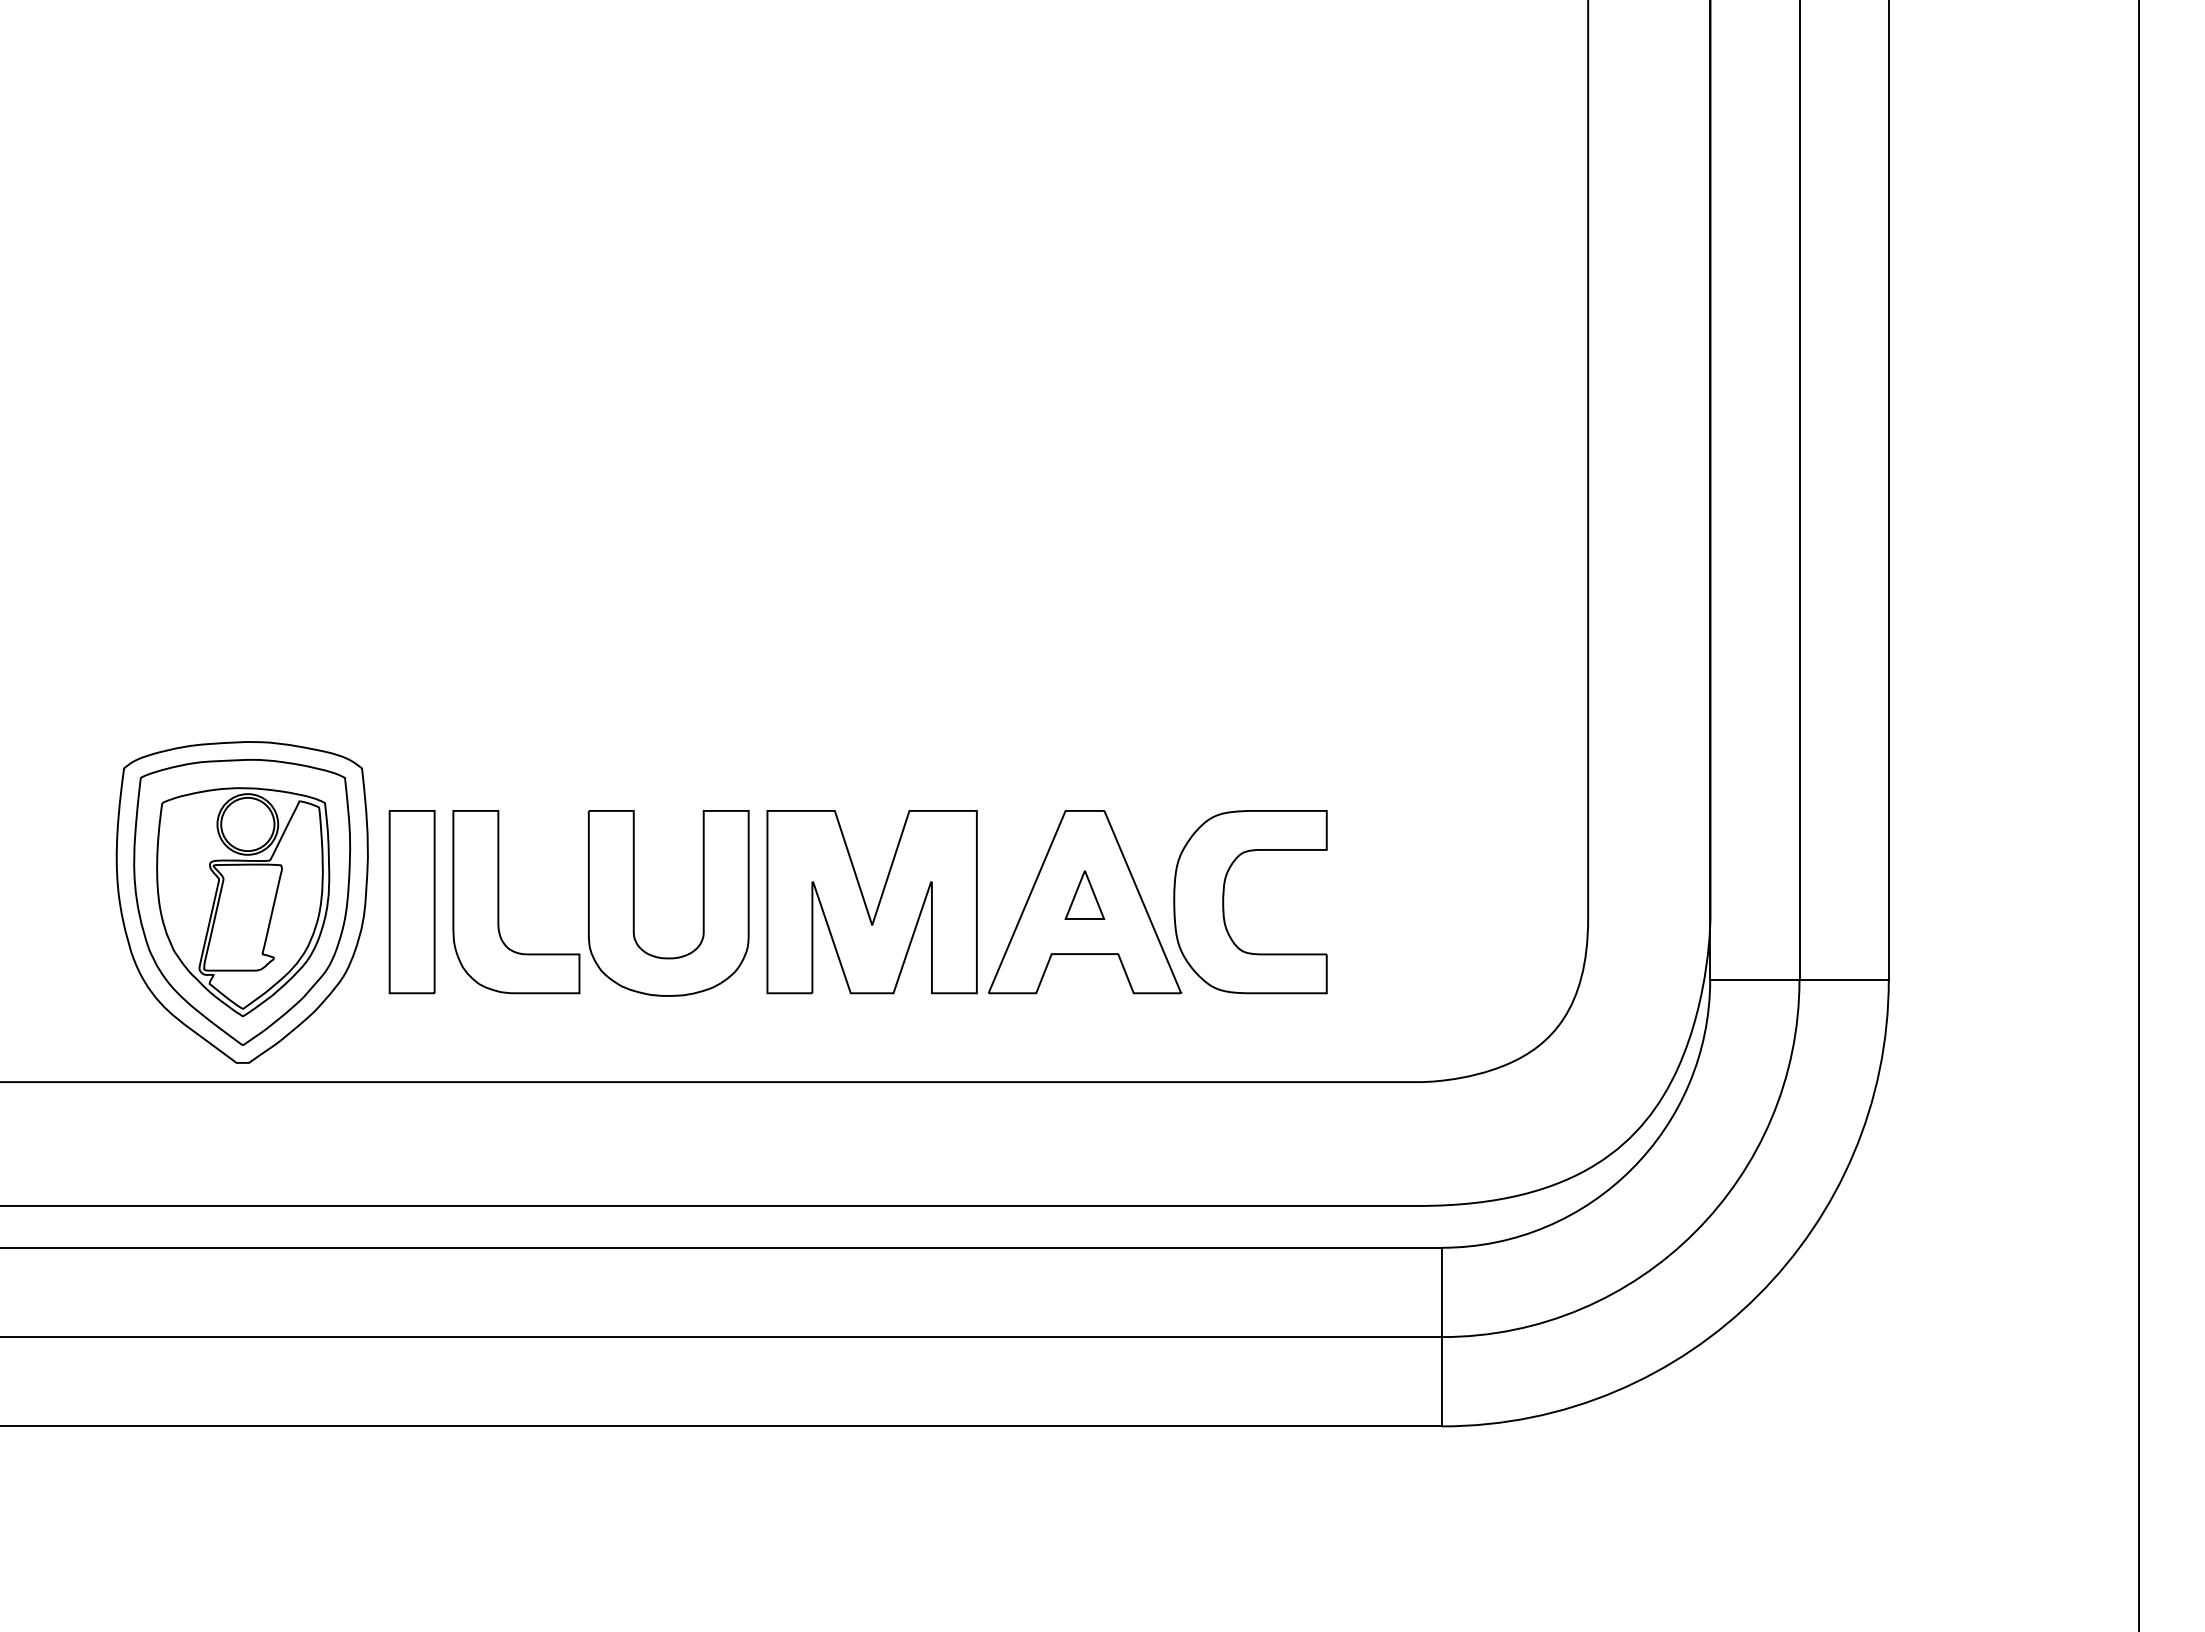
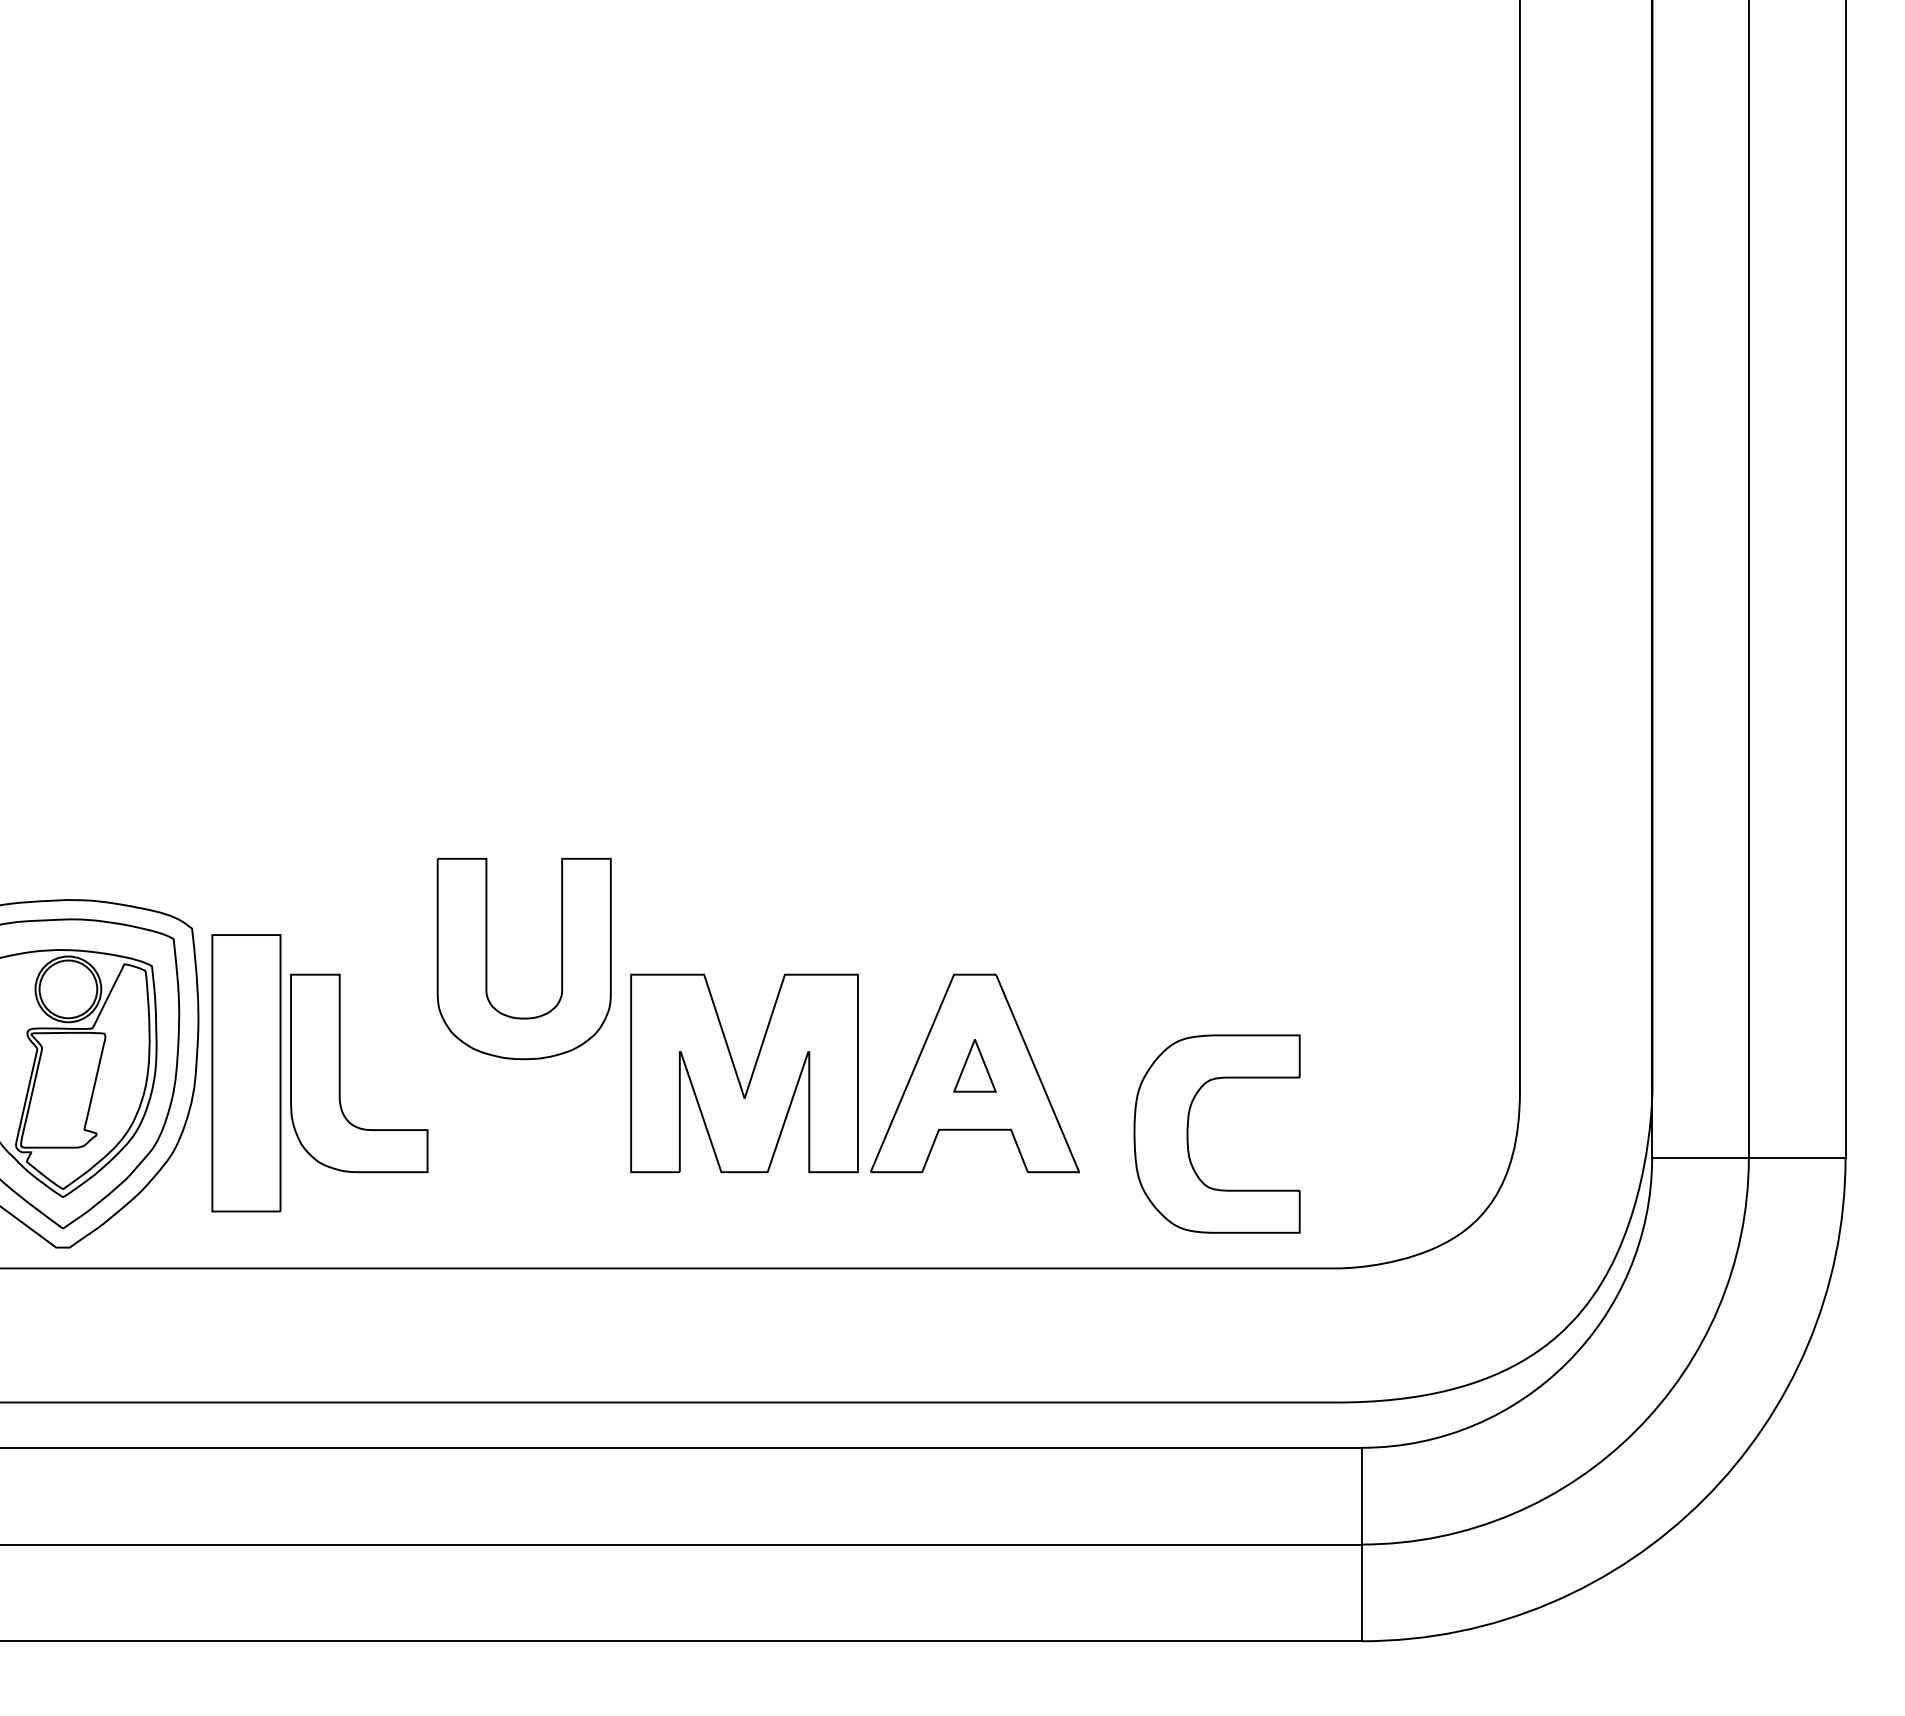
part: (411, 902) -> (245, 1073), size x1.4
part: (1224, 902) -> (1188, 1134), moved
part: (634, 903) -> (487, 959), moved

